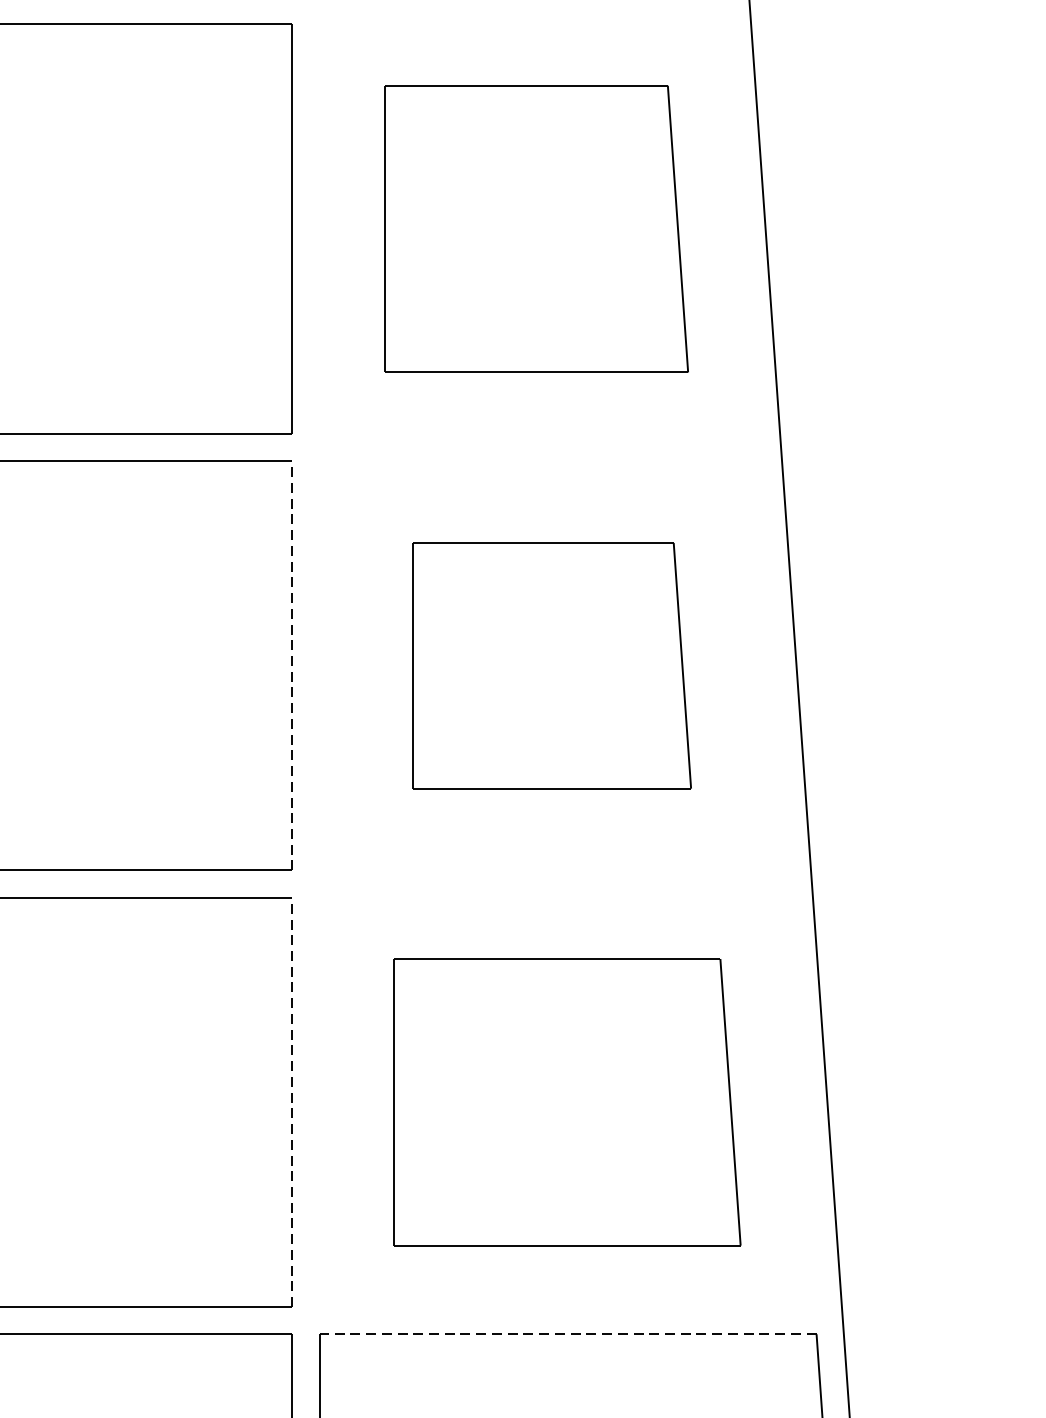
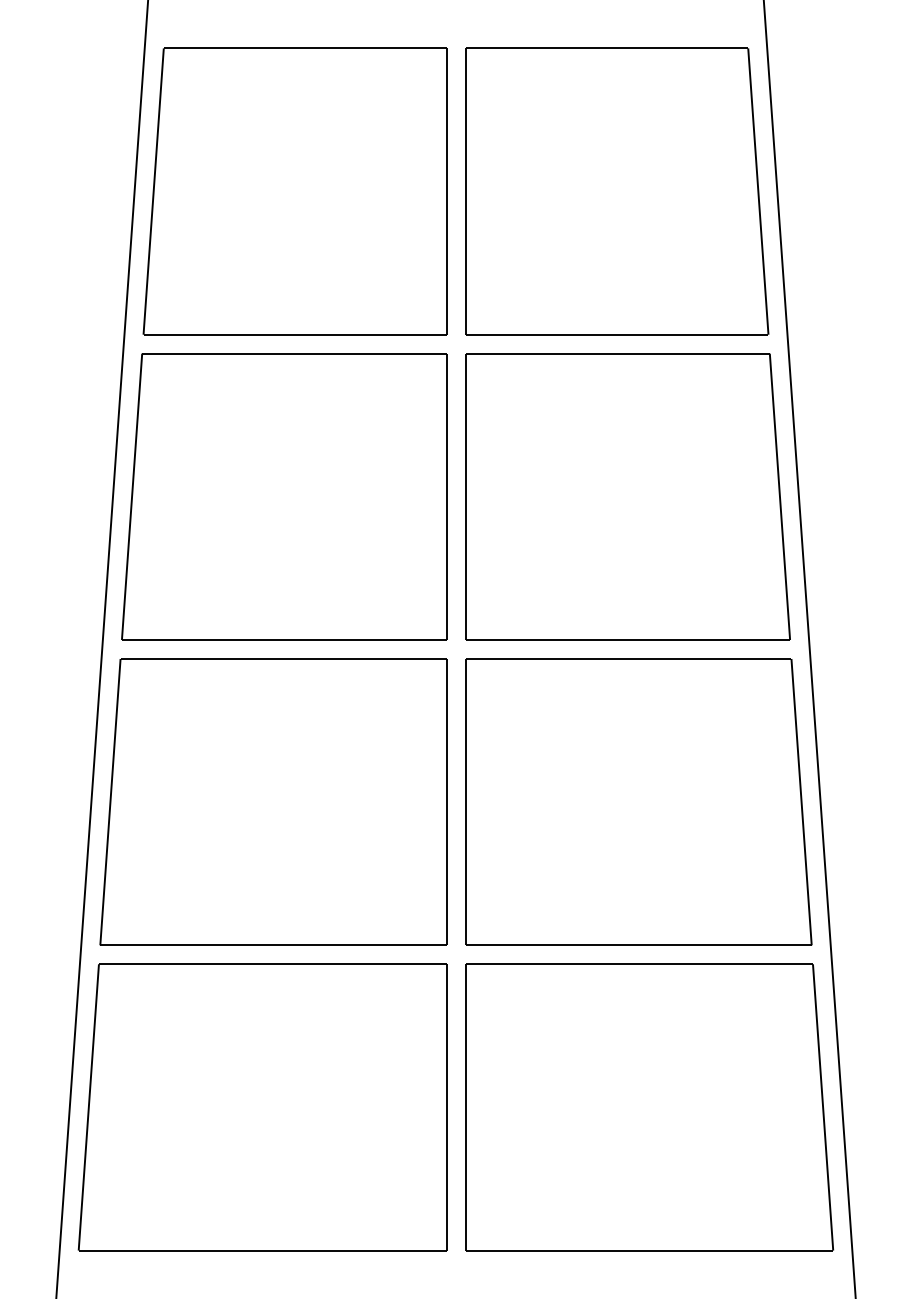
part: (537, 229) -> (617, 191), size x1.43
line: (292, 665) -> (446, 496), dashed -> solid
part: (551, 665) -> (627, 496), size x1.67
line: (292, 1101) -> (446, 801), dashed -> solid
part: (567, 1101) -> (638, 801), size x1.43
line: (568, 1334) -> (639, 964), dashed -> solid

